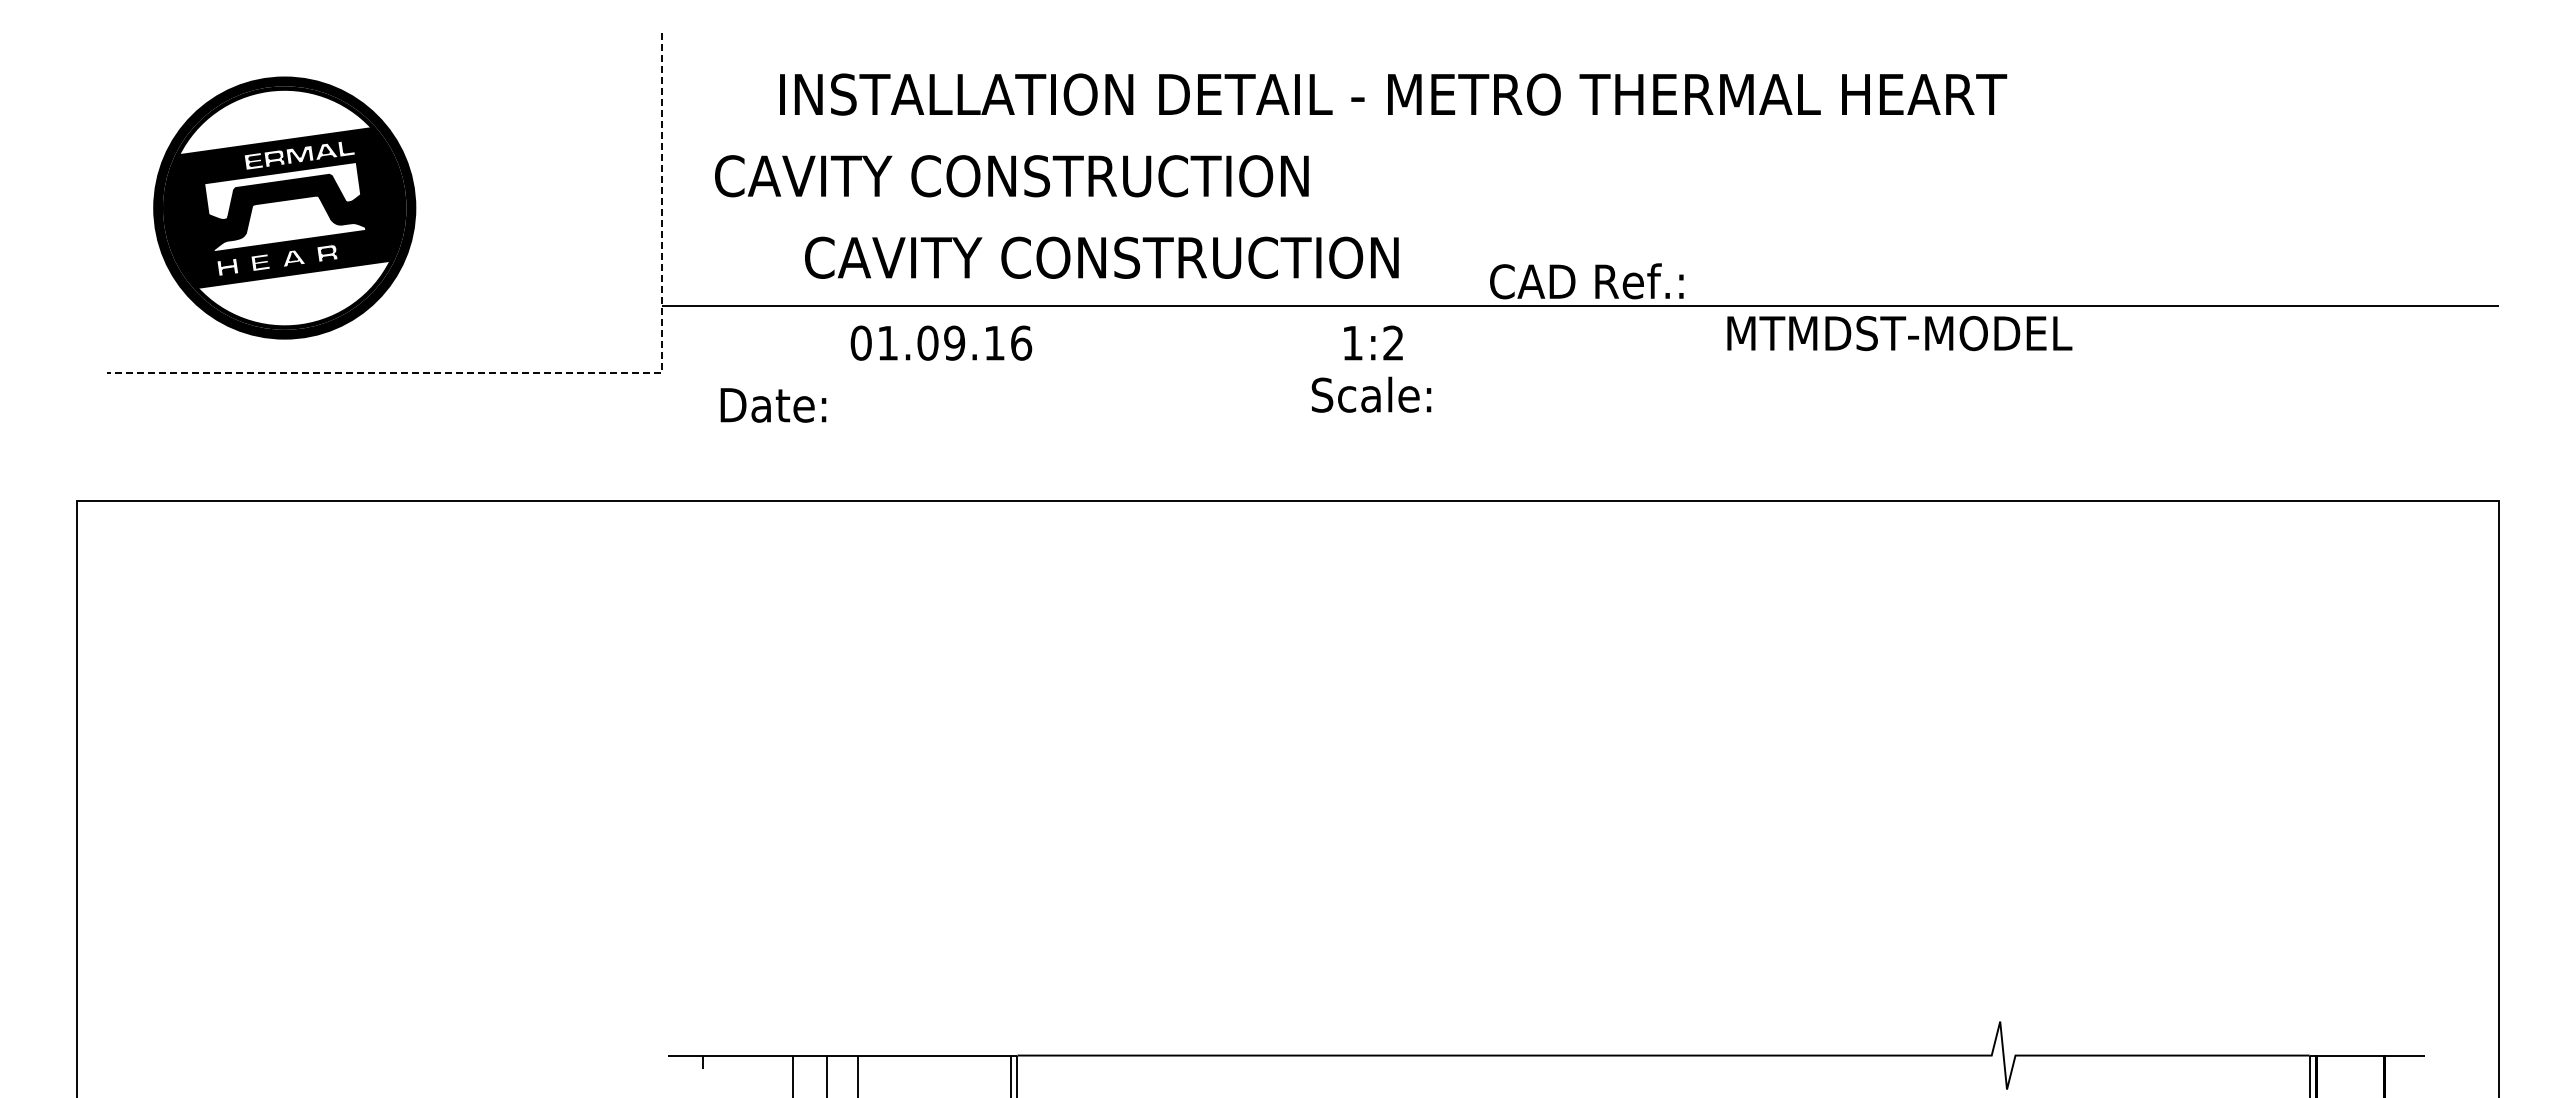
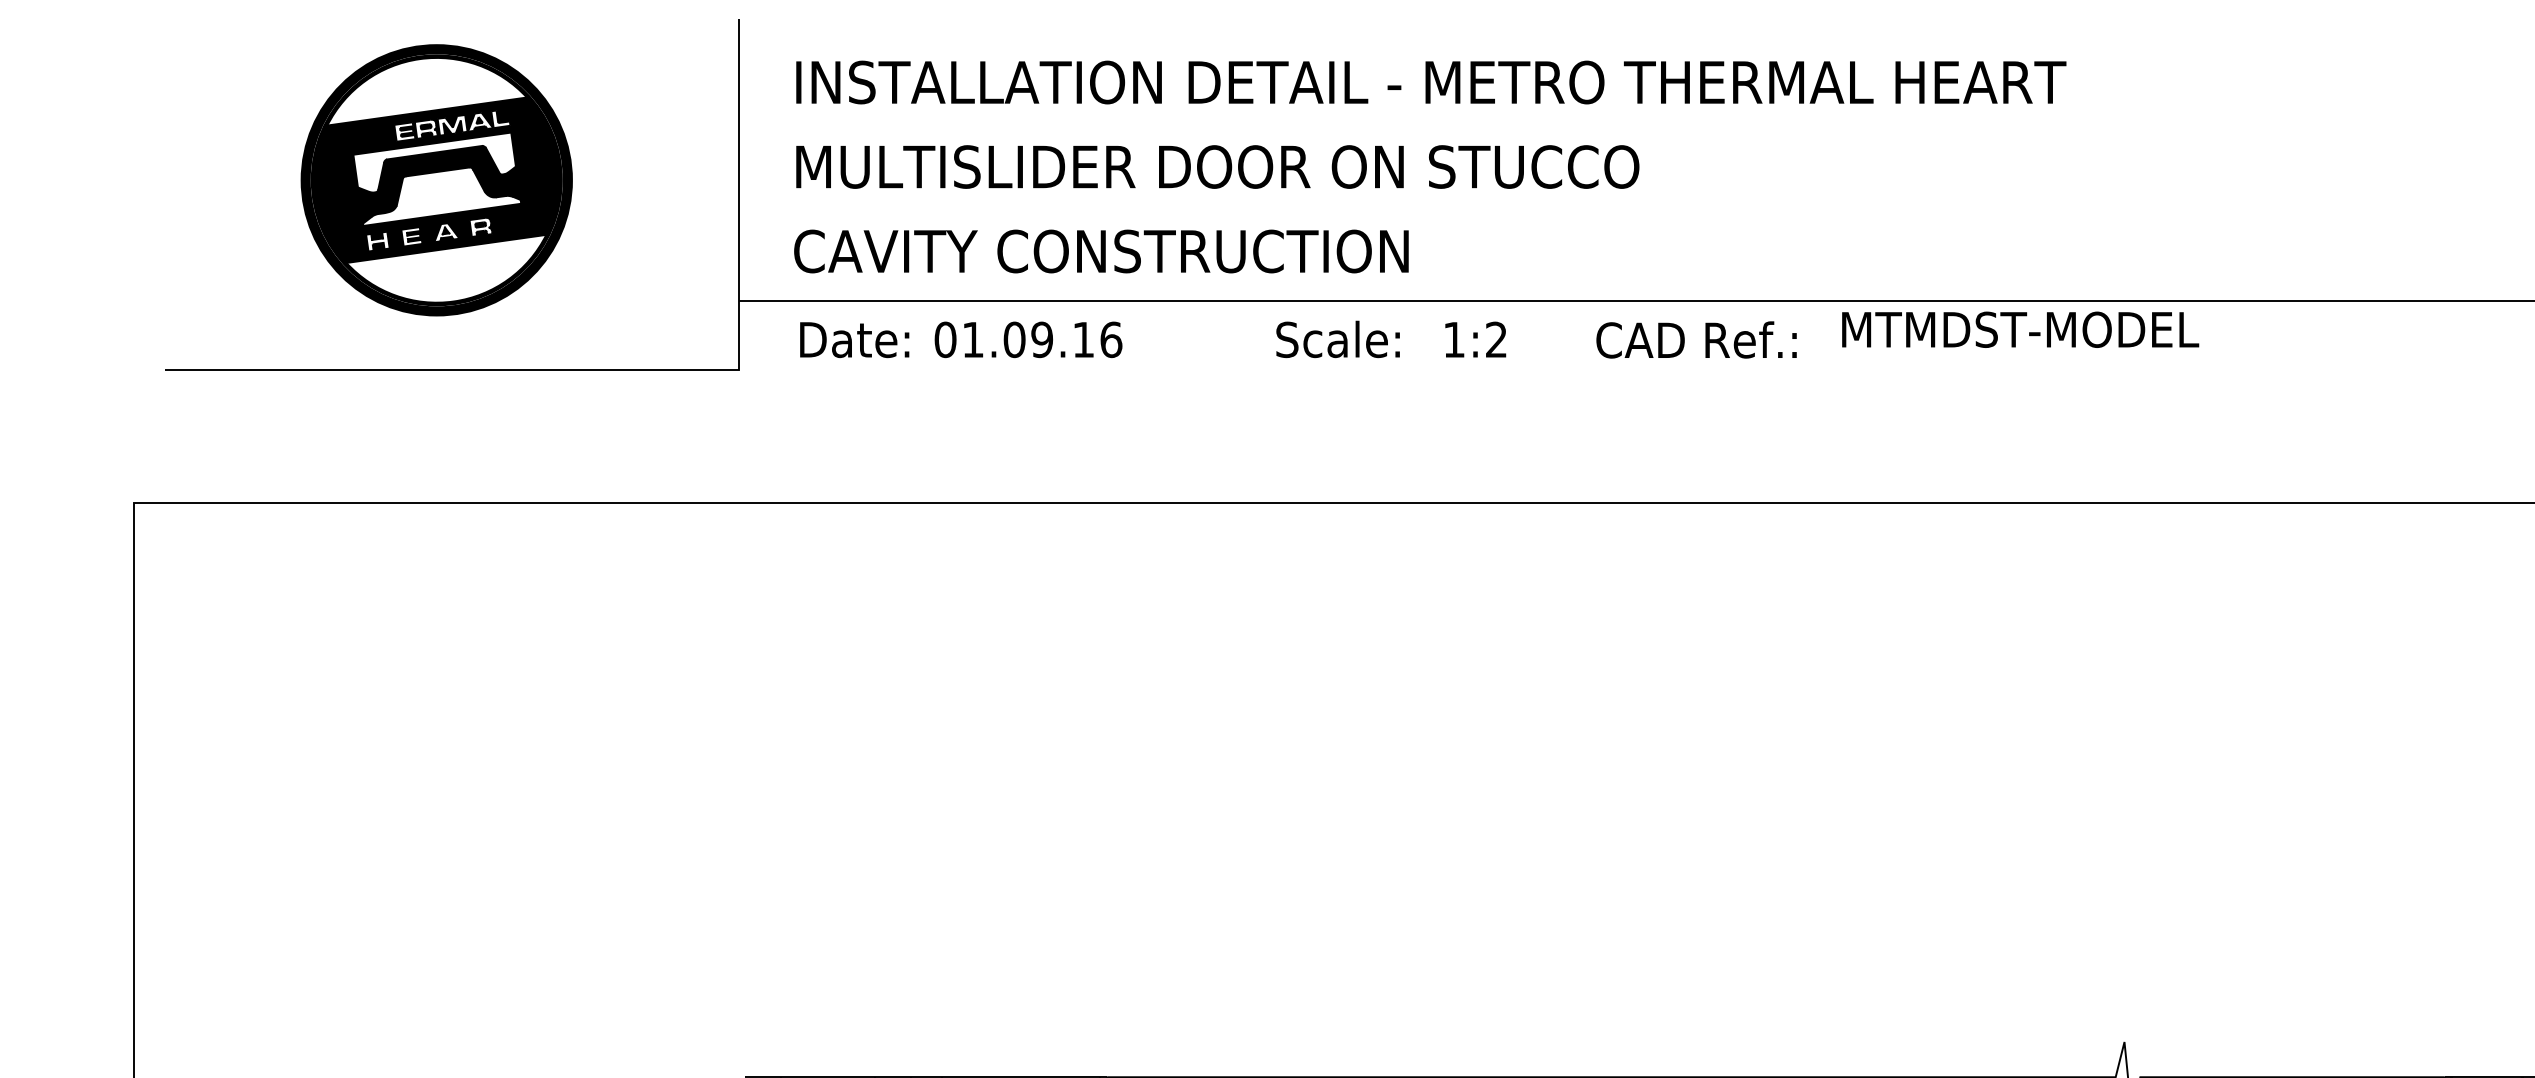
text: (1393, 94) -> (1431, 82), moved
text: (1123, 176) -> (1217, 167), CAVITY CONSTRUCTION -> MULTISLIDER DOOR ON STUCCO
part: (284, 207) -> (436, 179), moved
text: (1101, 257) -> (1101, 251), moved
text: (1586, 281) -> (1696, 340), moved
line: (554, 372) -> (628, 370), dashed -> solid
text: (1371, 394) -> (1338, 339), moved
text: (773, 405) -> (854, 340), moved

